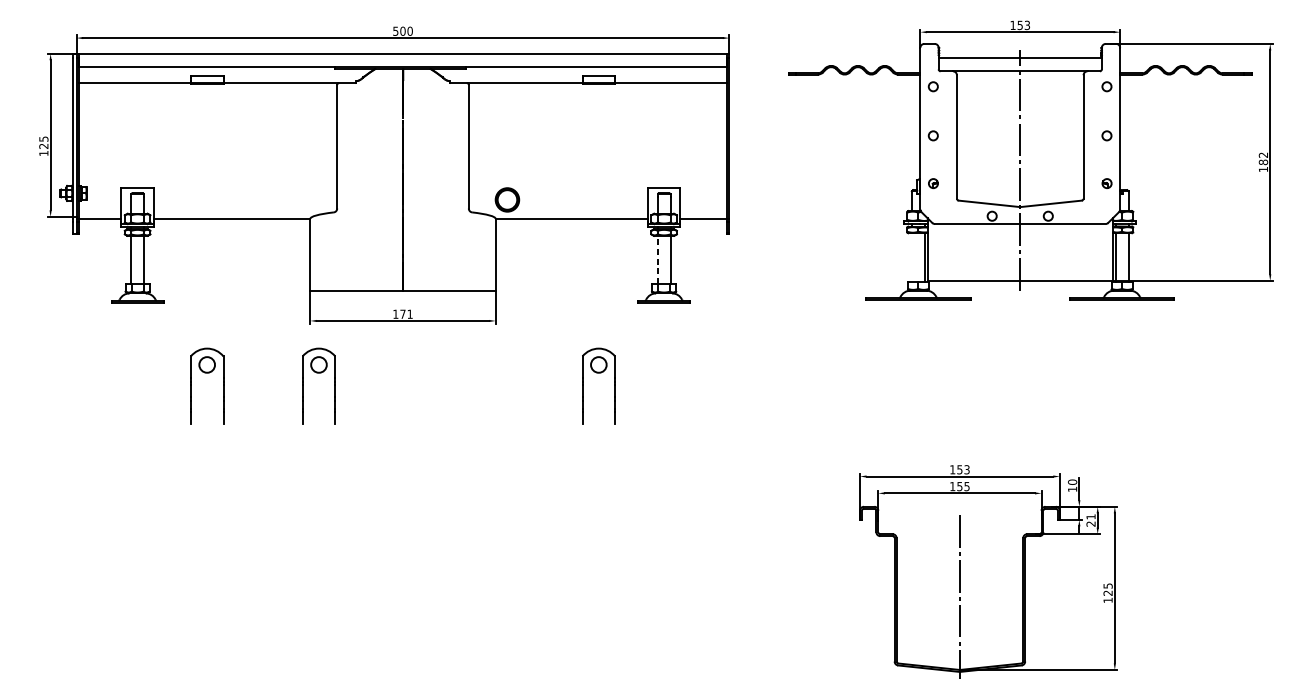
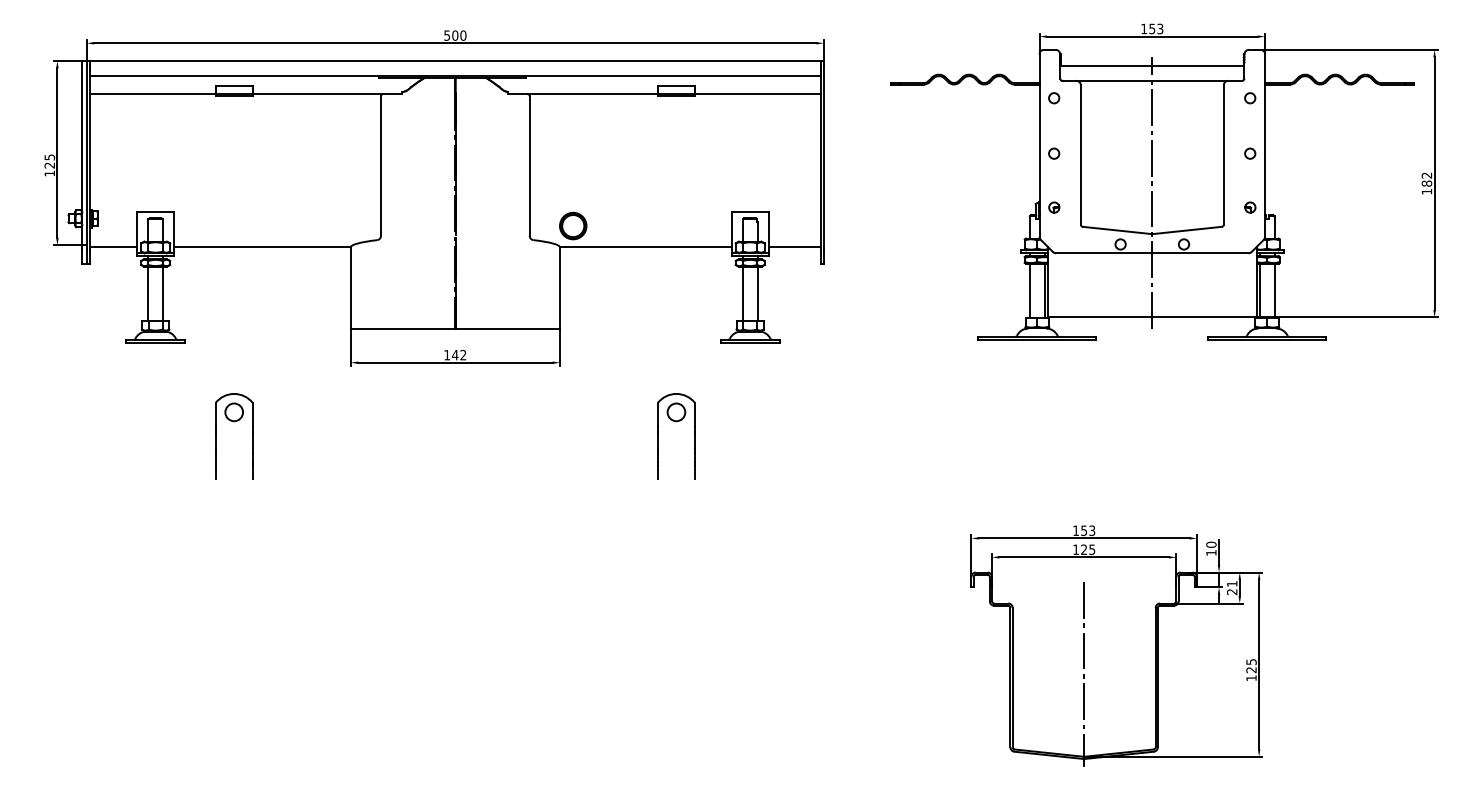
line: (911, 257) -> (1029, 290), added
line: (657, 259) -> (742, 293), dashed -> solid
text: (406, 313) -> (459, 354), 171 -> 142
part: (319, 373) -> (360, 422), removed
text: (960, 486) -> (1084, 549), 155 -> 125

